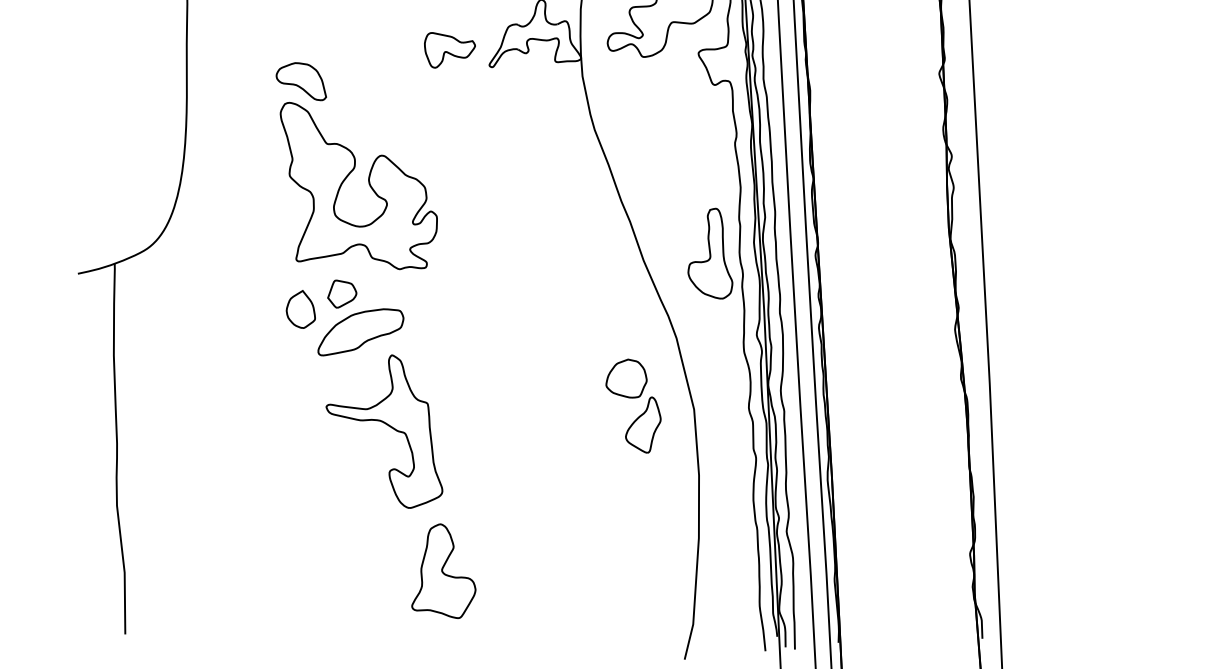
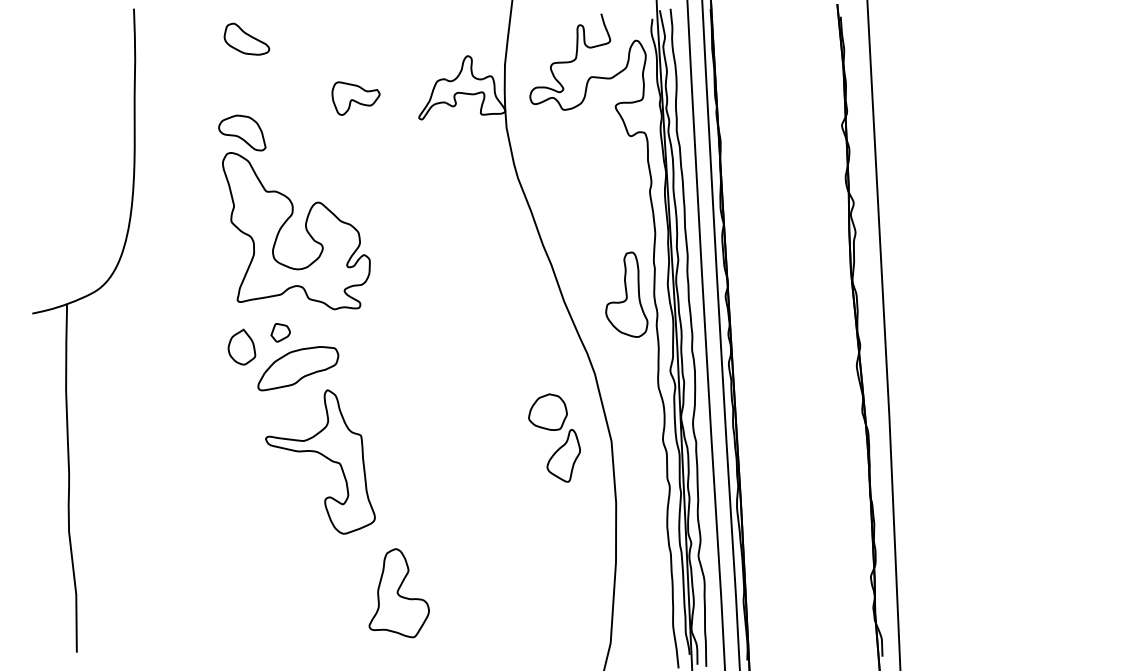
part: (449, 50) -> (355, 98), moved
part: (341, 293) -> (280, 332), size x0.7
part: (443, 571) -> (398, 593), moved

